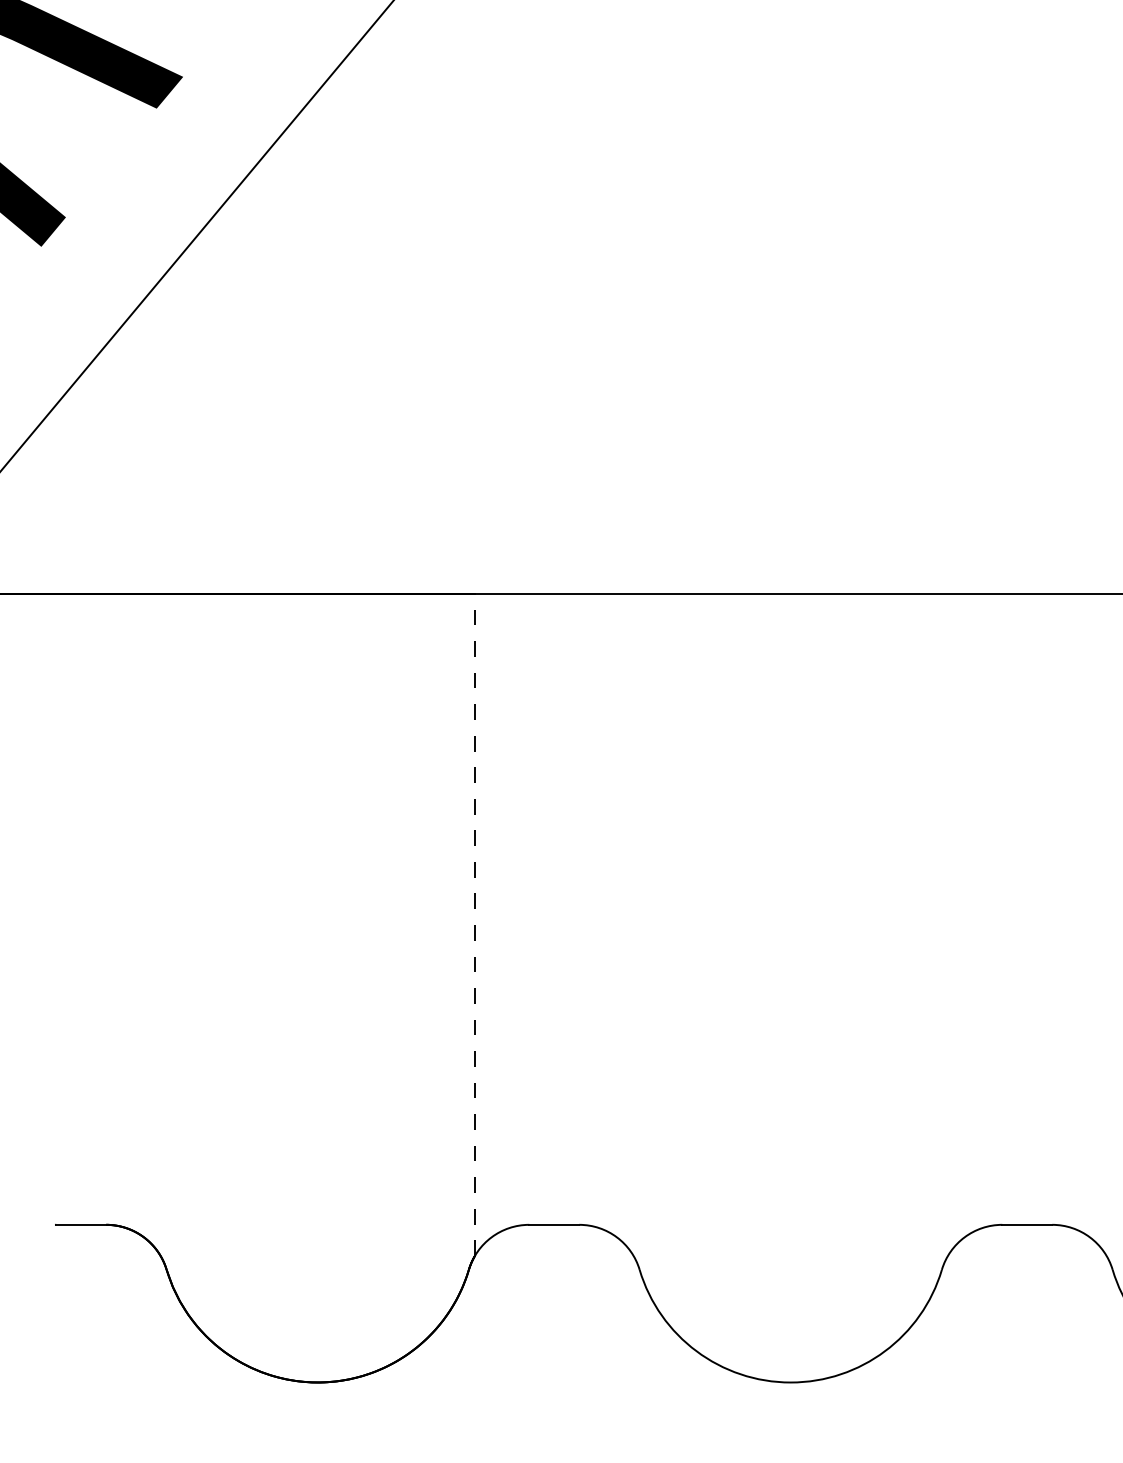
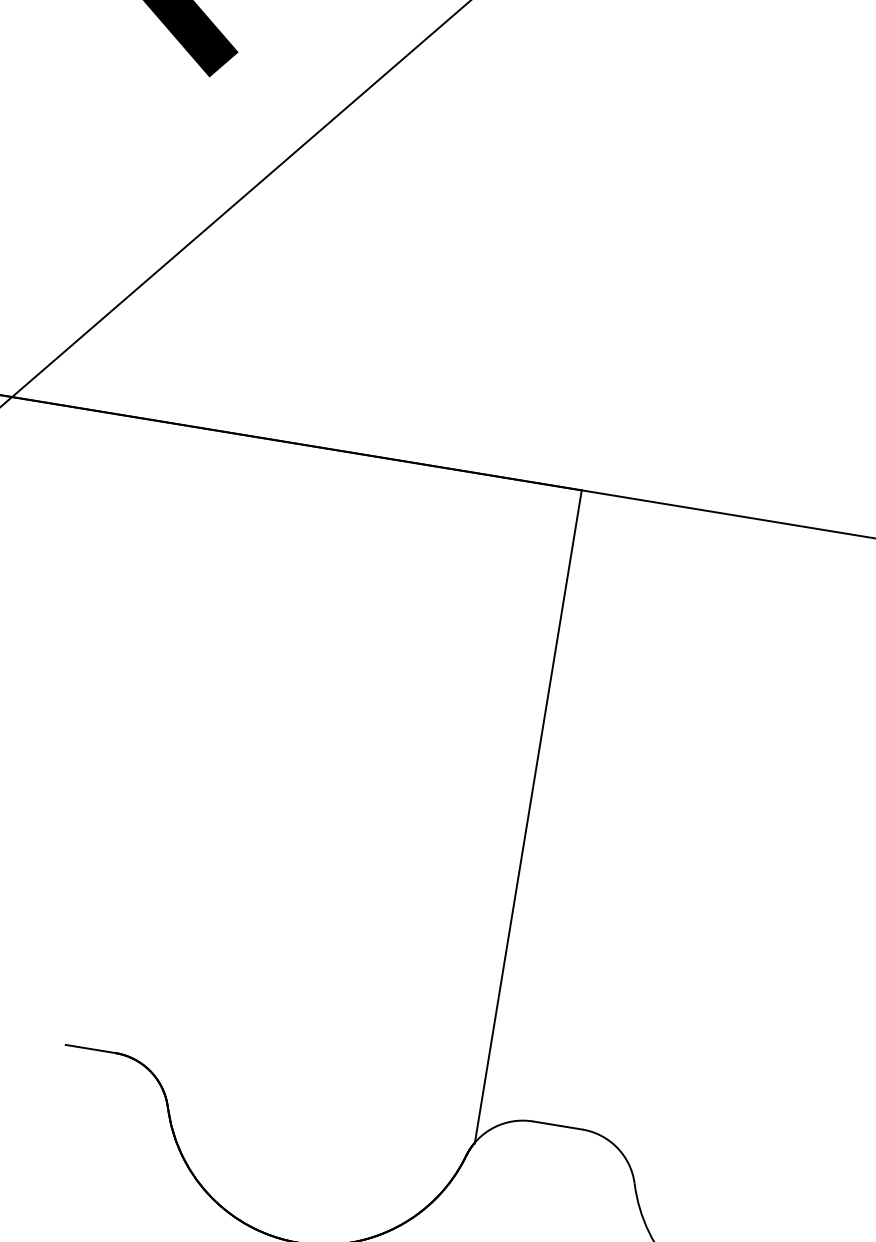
line: (475, 925) -> (528, 817), dashed -> solid

